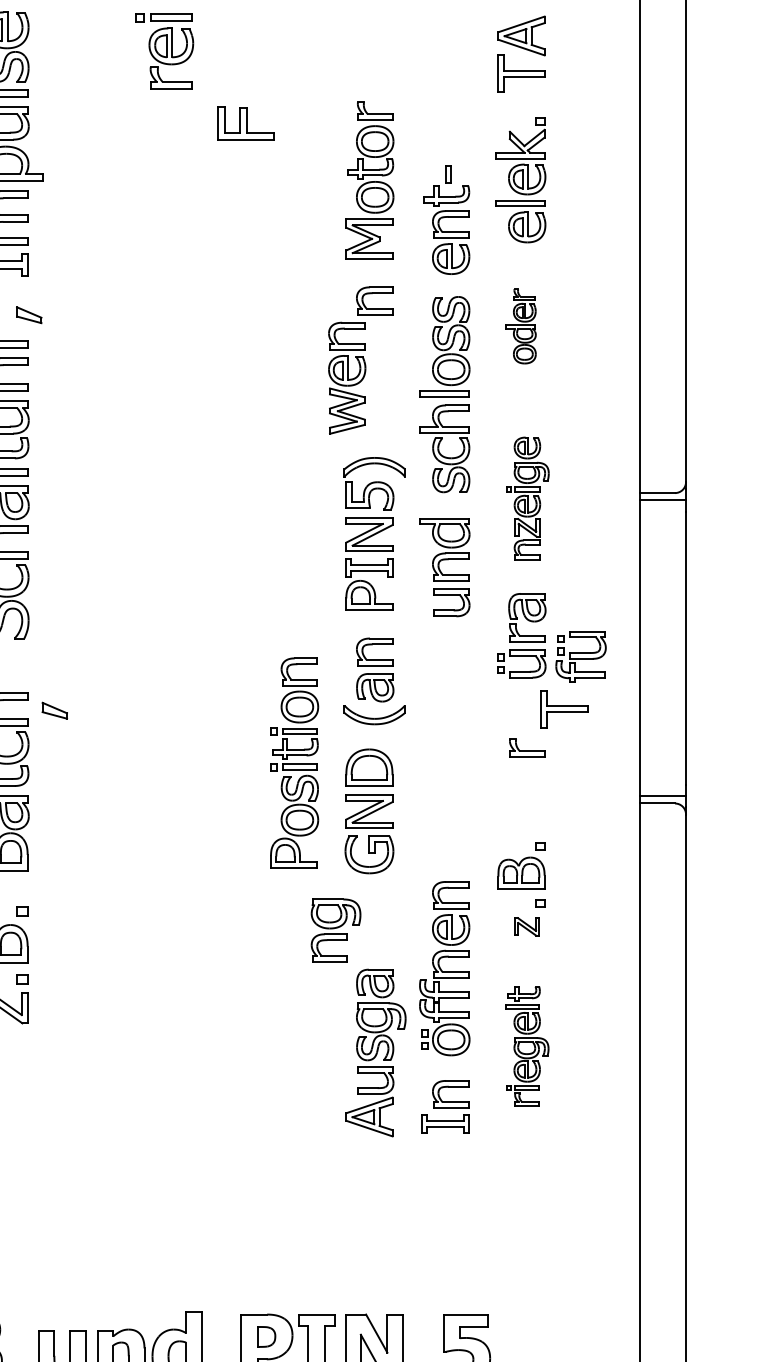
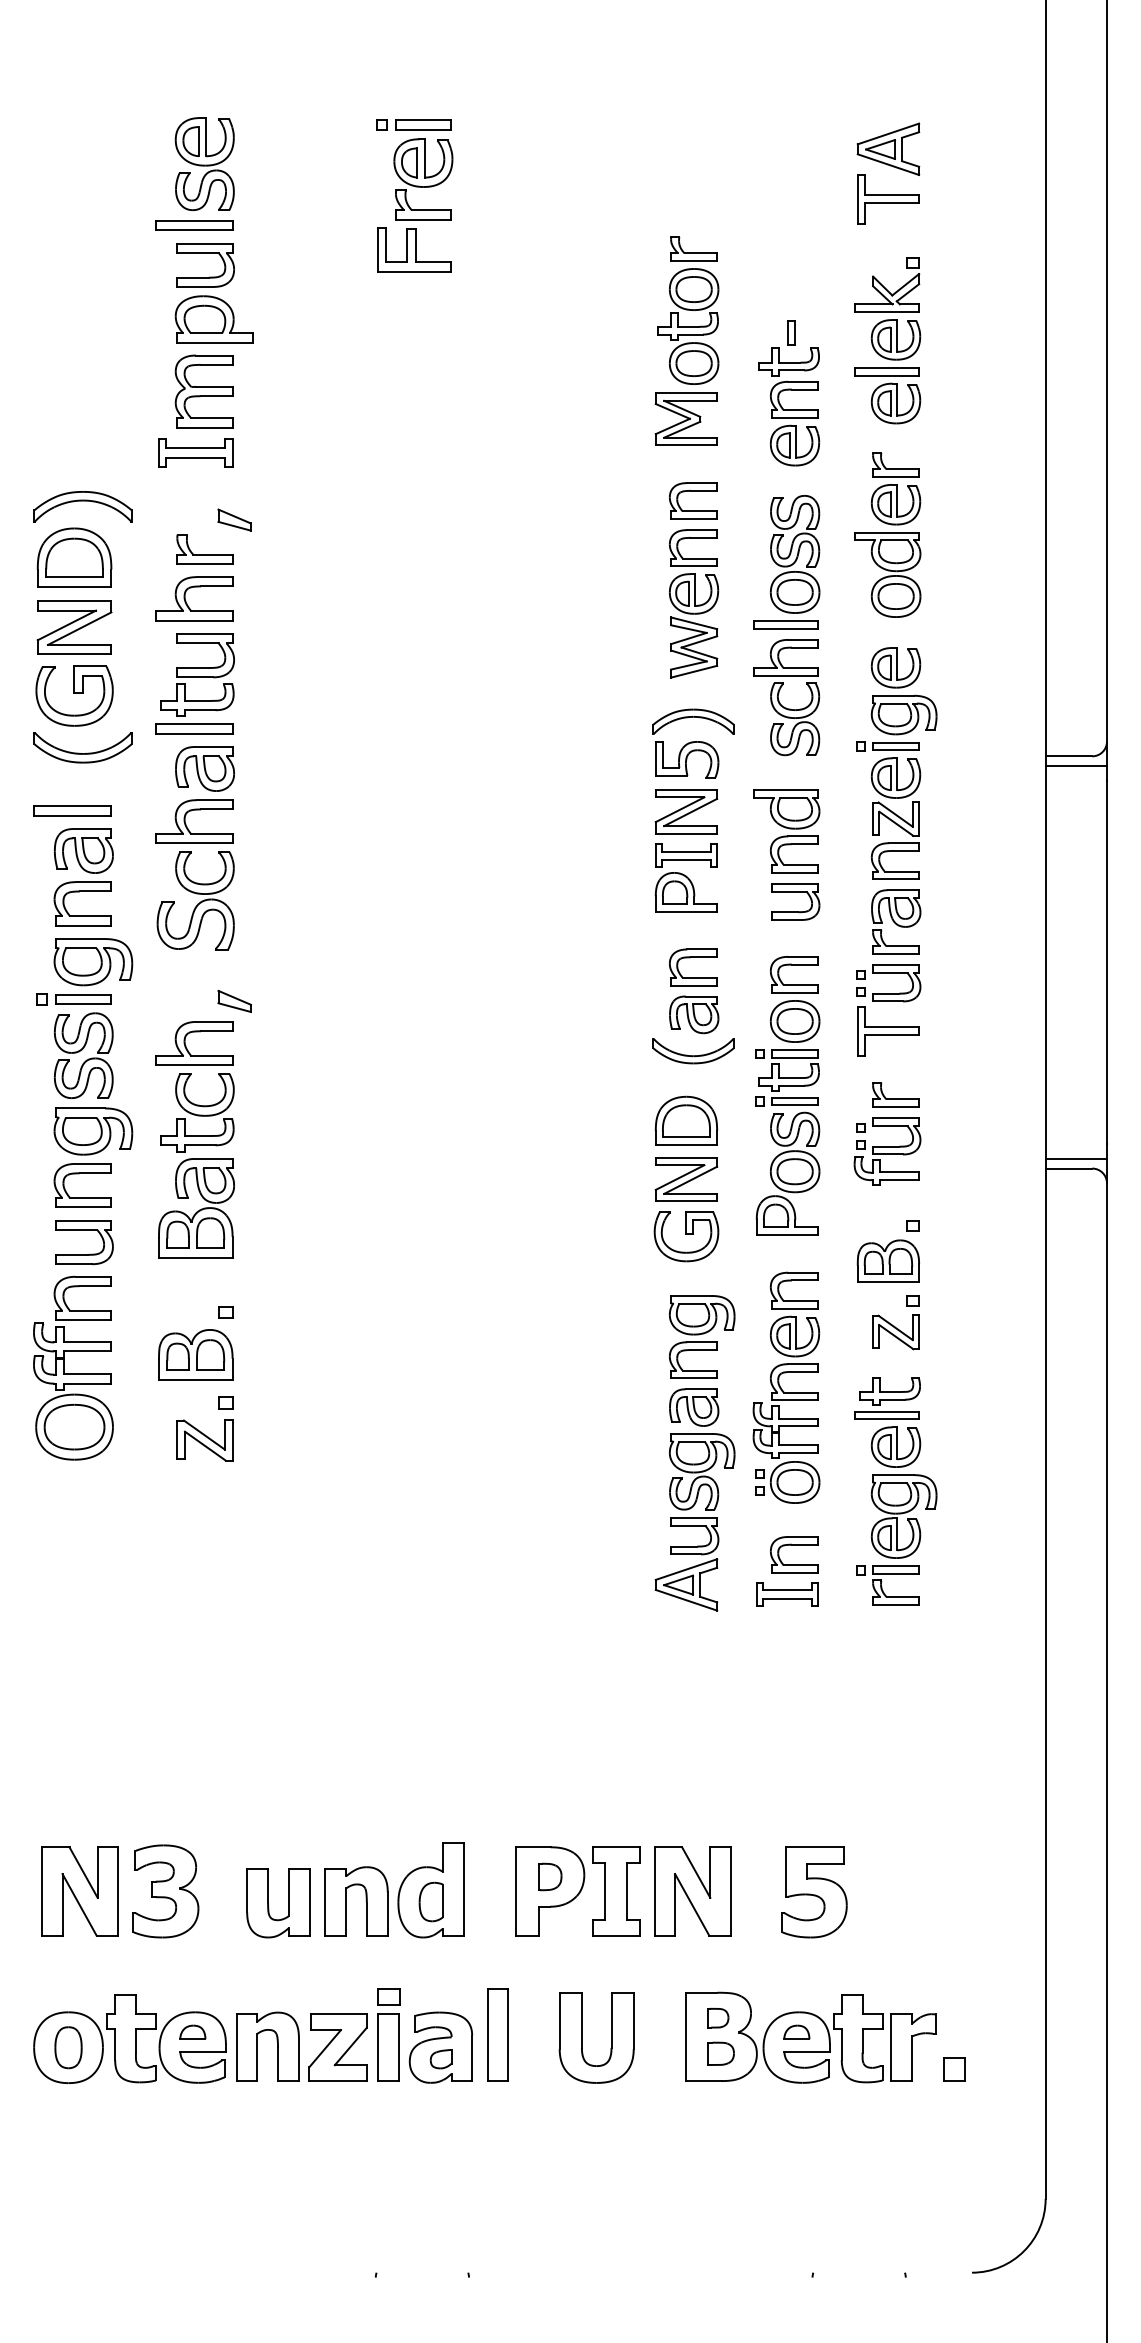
part: (245, 123) -> (414, 249), moved
part: (520, 326) -> (887, 534), size x1.67
part: (347, 378) -> (694, 603), moved
part: (527, 498) -> (896, 763), size x1.43
part: (581, 656) -> (887, 1151), moved
part: (564, 709) -> (888, 1031), moved
part: (54, 710) -> (234, 1000), moved
part: (294, 762) -> (787, 1095), moved
part: (526, 926) -> (895, 1332), size x1.43
part: (336, 929) -> (702, 1336), moved
part: (526, 1046) -> (895, 1491), size x1.43

